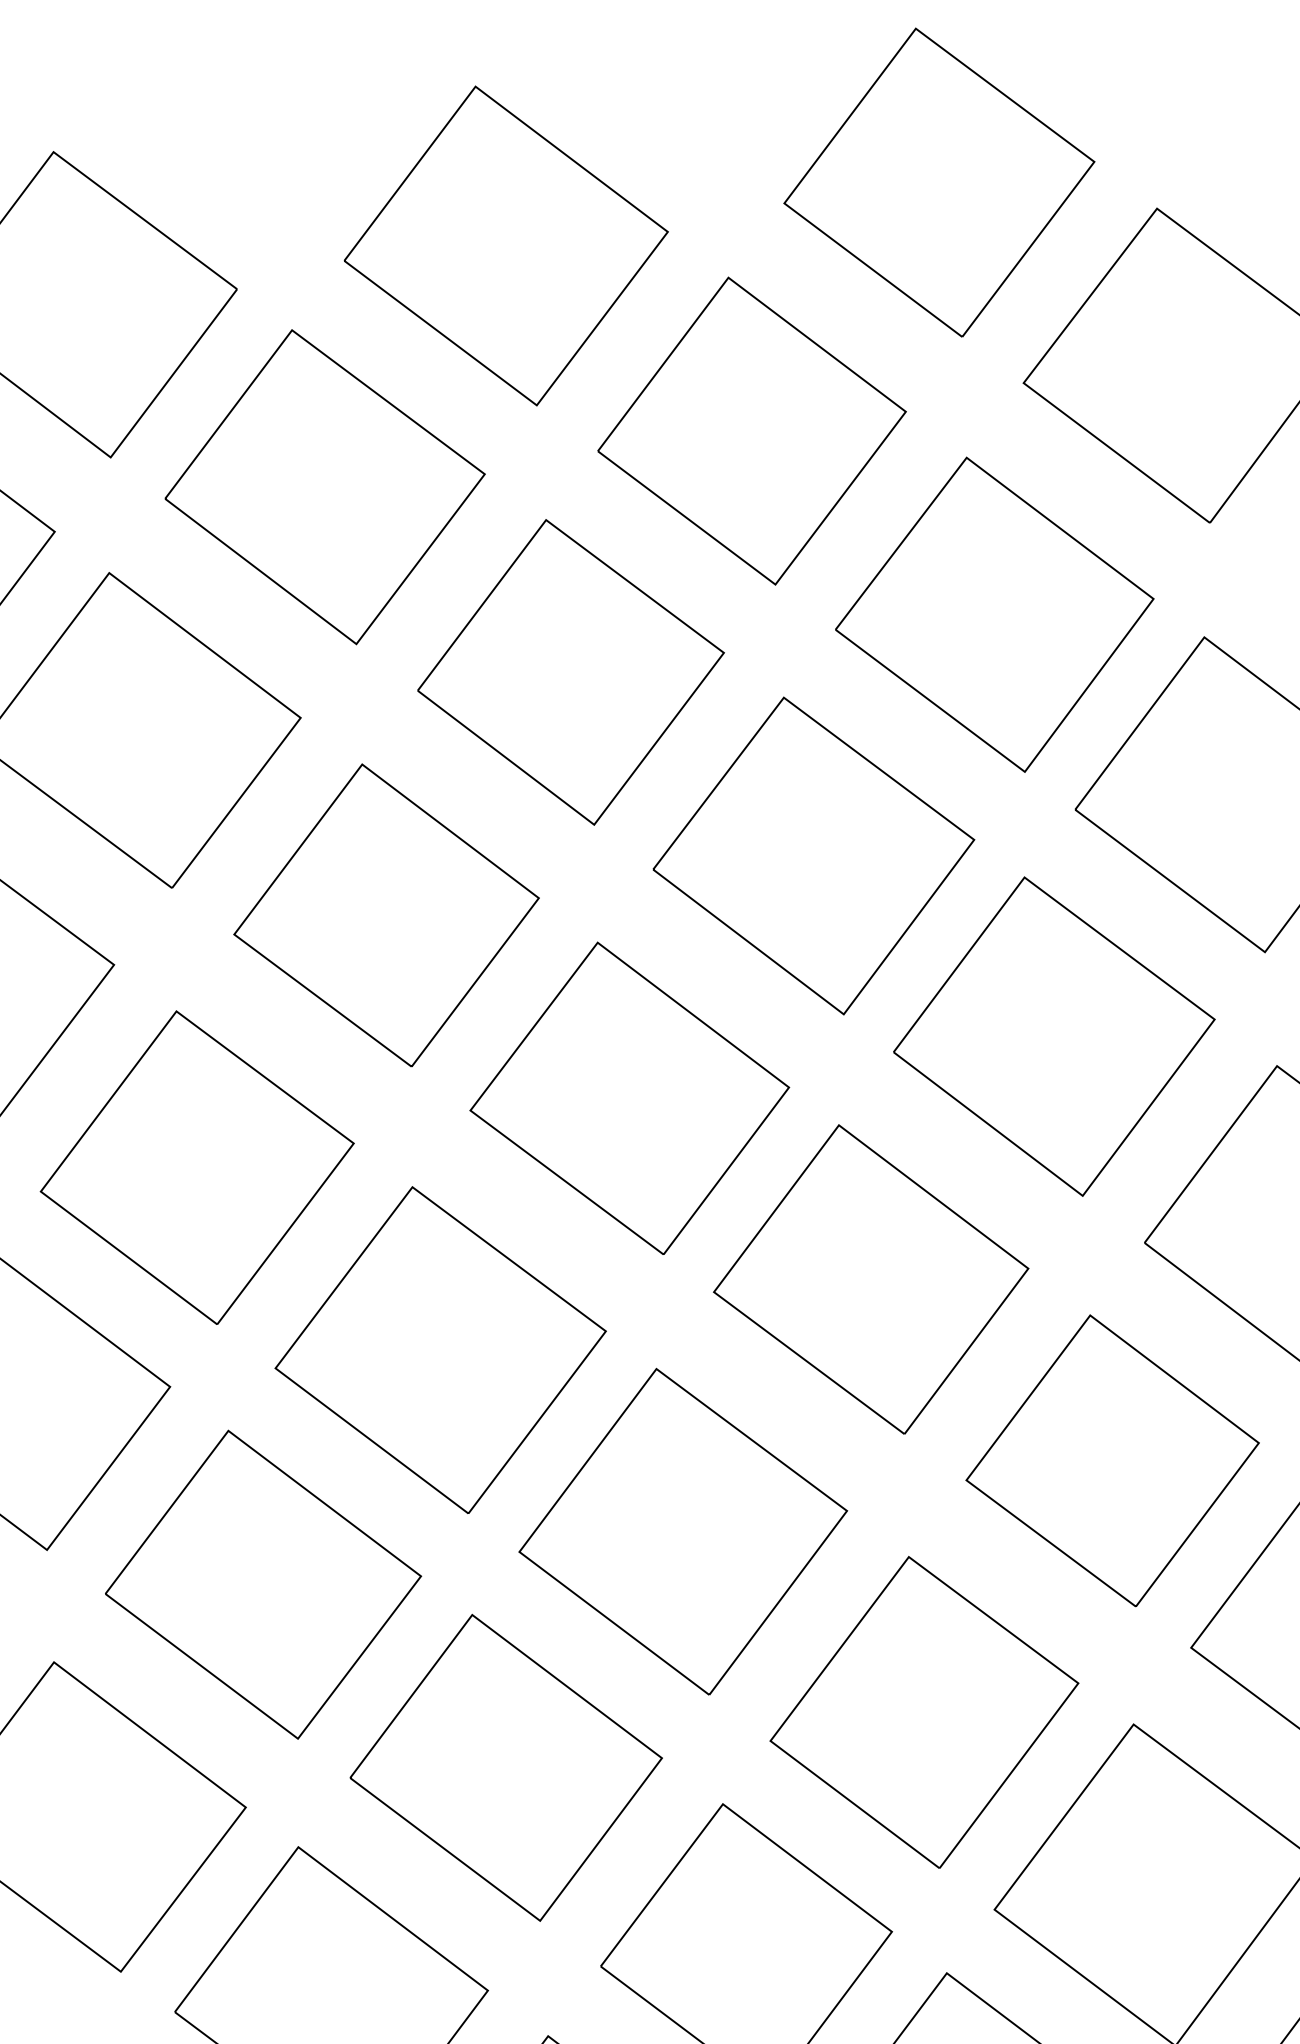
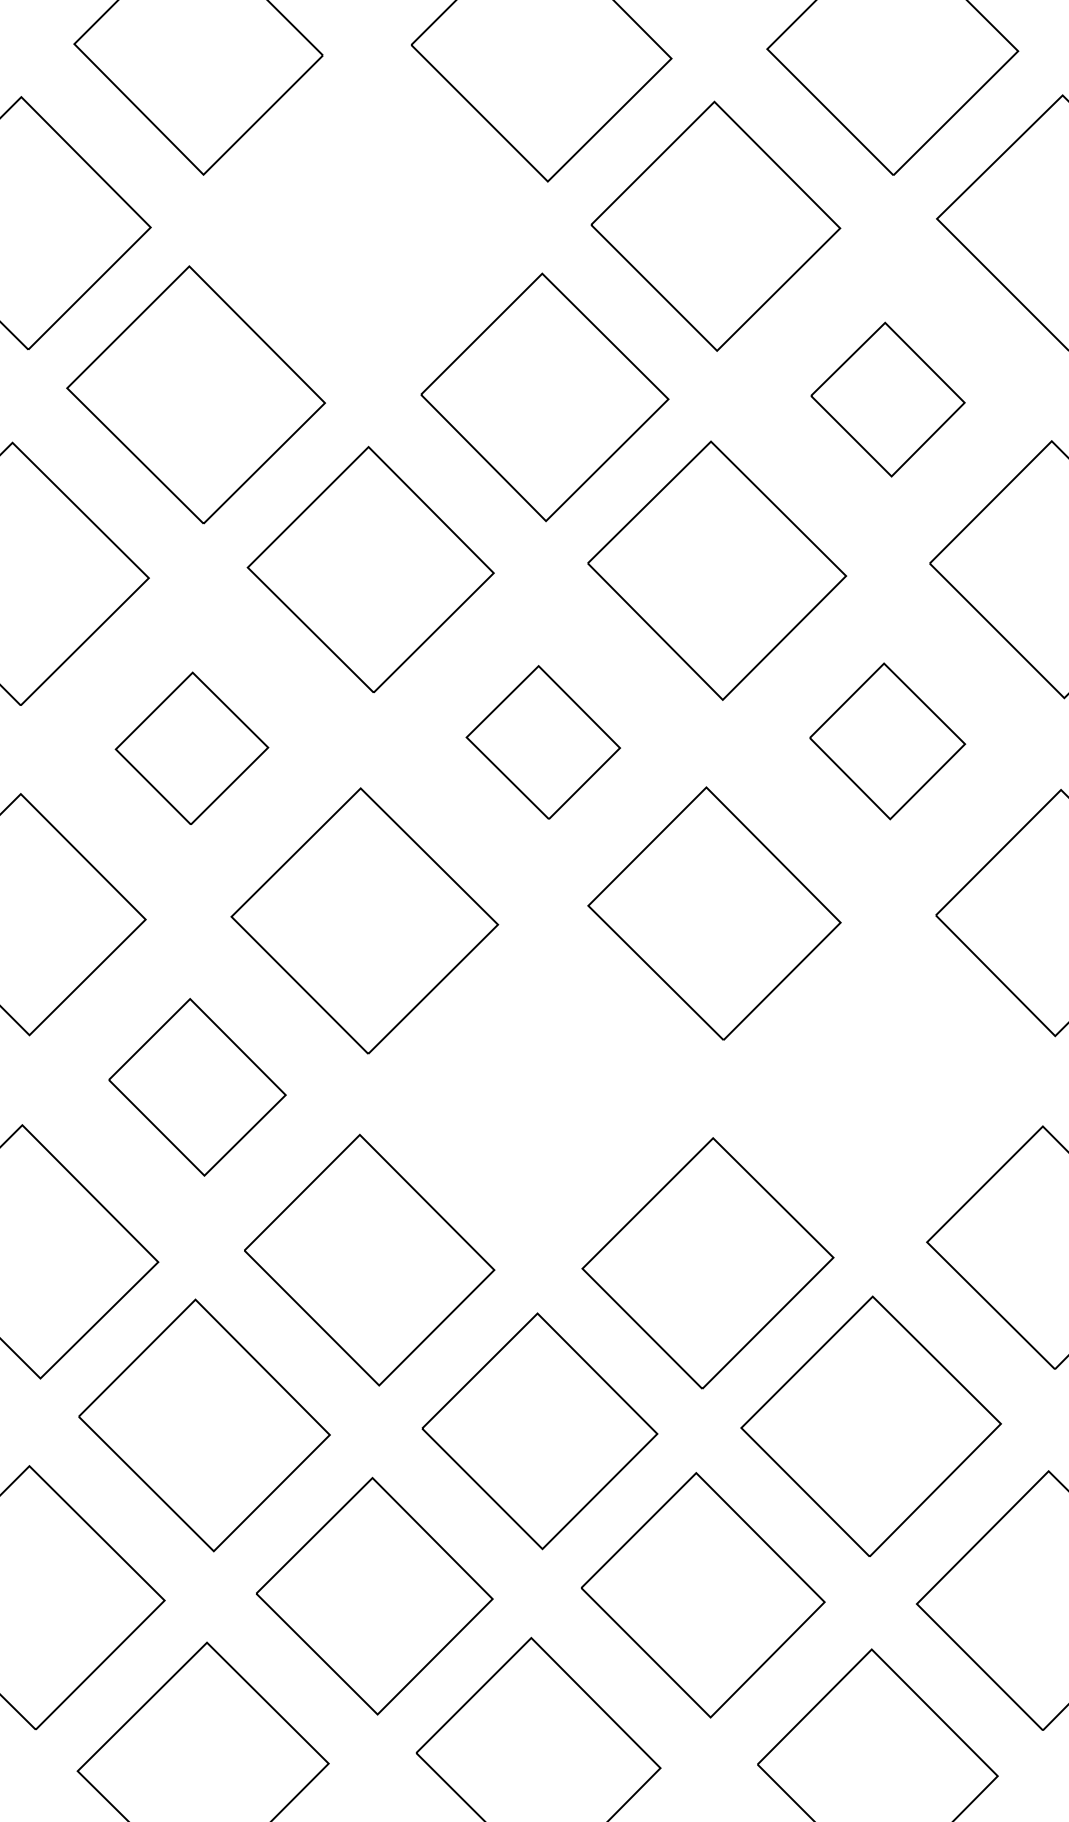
part: (325, 487) -> (370, 222), removed
part: (994, 614) -> (887, 399), size x0.6
part: (1054, 1036) -> (887, 741), size x0.6
part: (629, 1098) -> (543, 742), size x0.6
part: (196, 1167) -> (191, 748), size x0.6
part: (1112, 1460) -> (885, 1084), removed
part: (682, 1531) -> (536, 1092), removed
part: (263, 1584) -> (197, 1087), size x0.7

